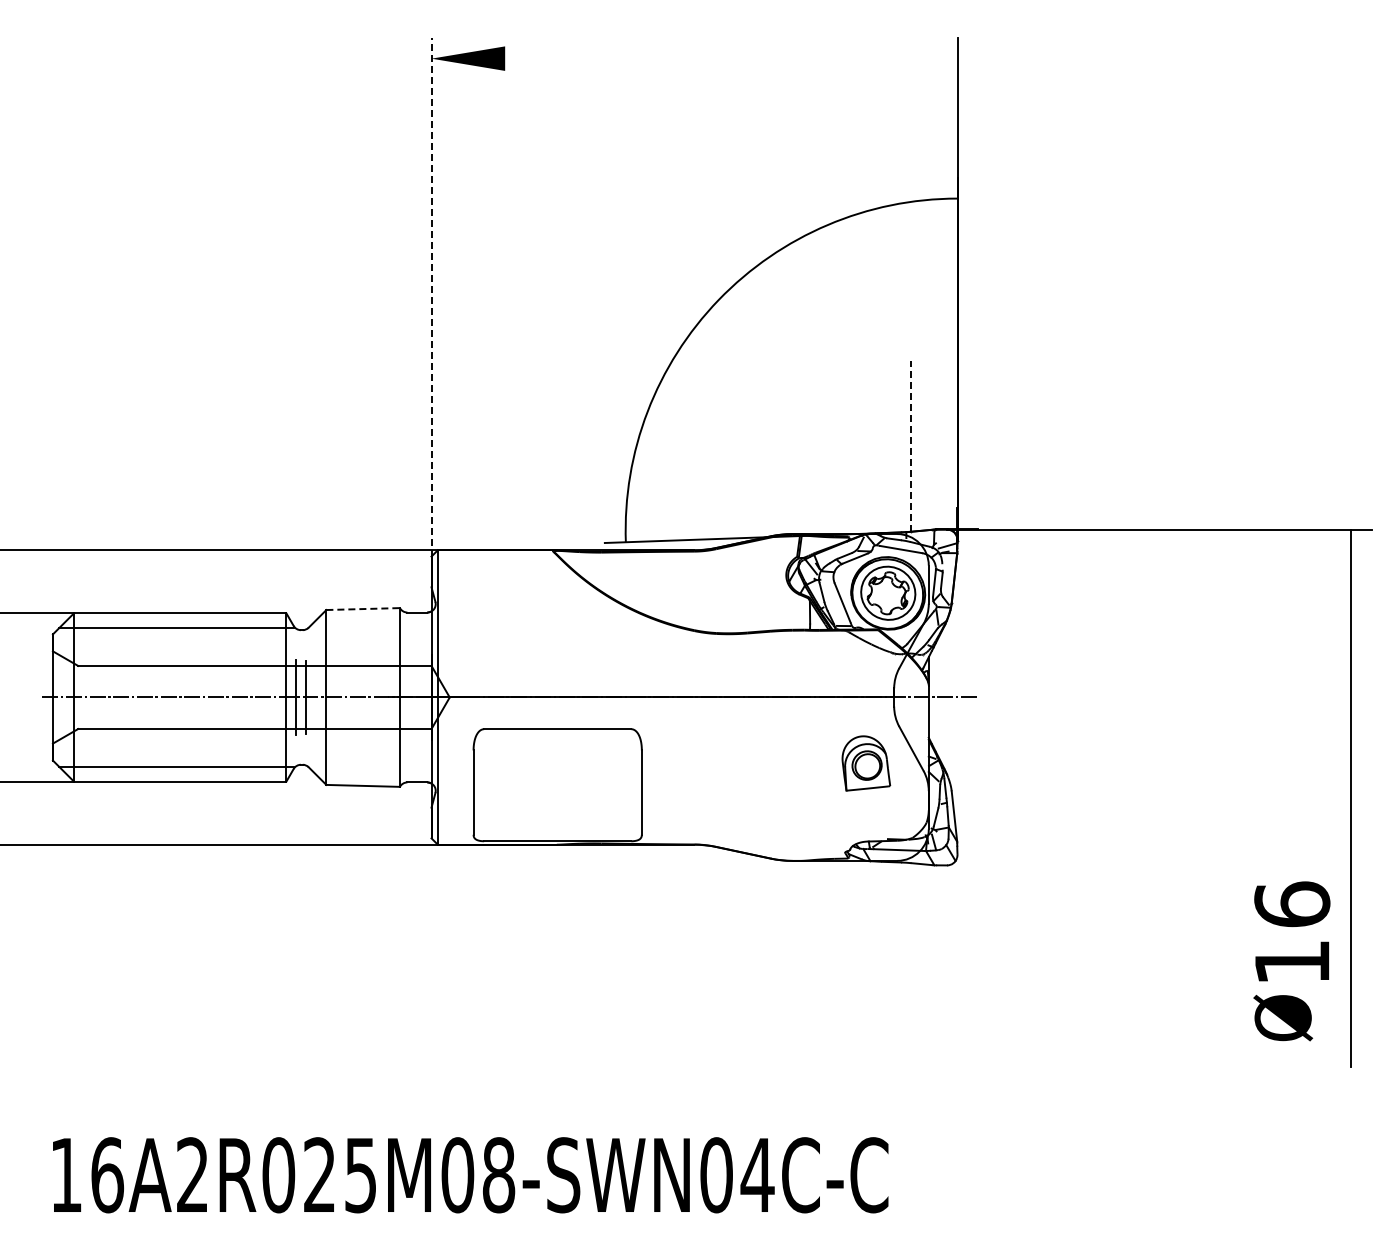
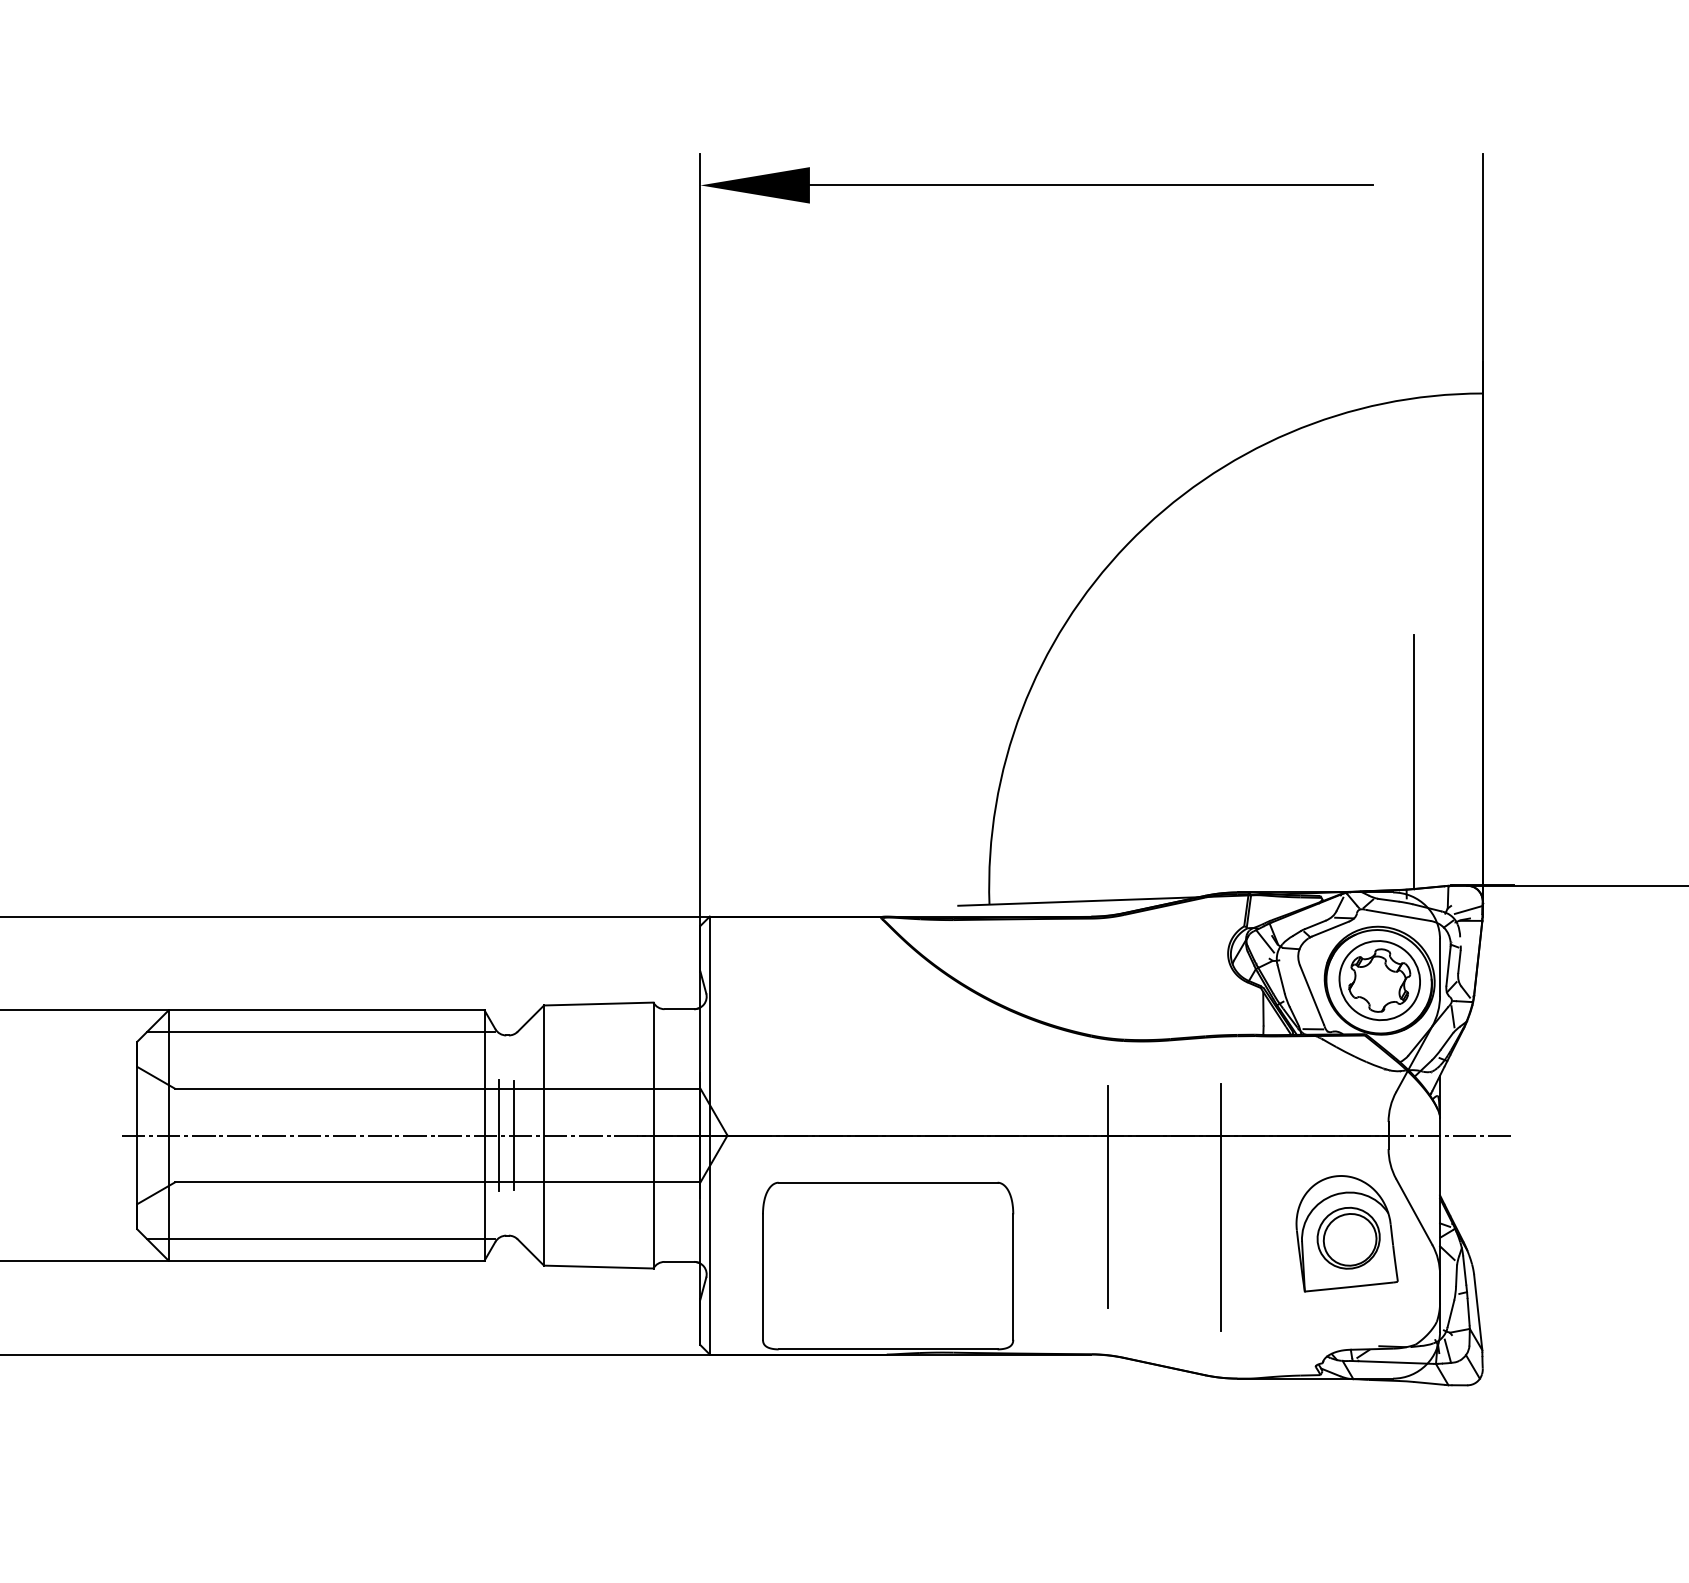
line: (694, 58) -> (1091, 185), added
line: (431, 296) -> (700, 539), dashed -> solid
line: (911, 445) -> (1414, 760), dashed -> solid
line: (363, 609) -> (599, 1004), dashed -> solid
line: (705, 738) -> (1107, 1196), added
line: (781, 745) -> (1220, 1206), added
part: (866, 763) -> (1347, 1233), size x1.43

